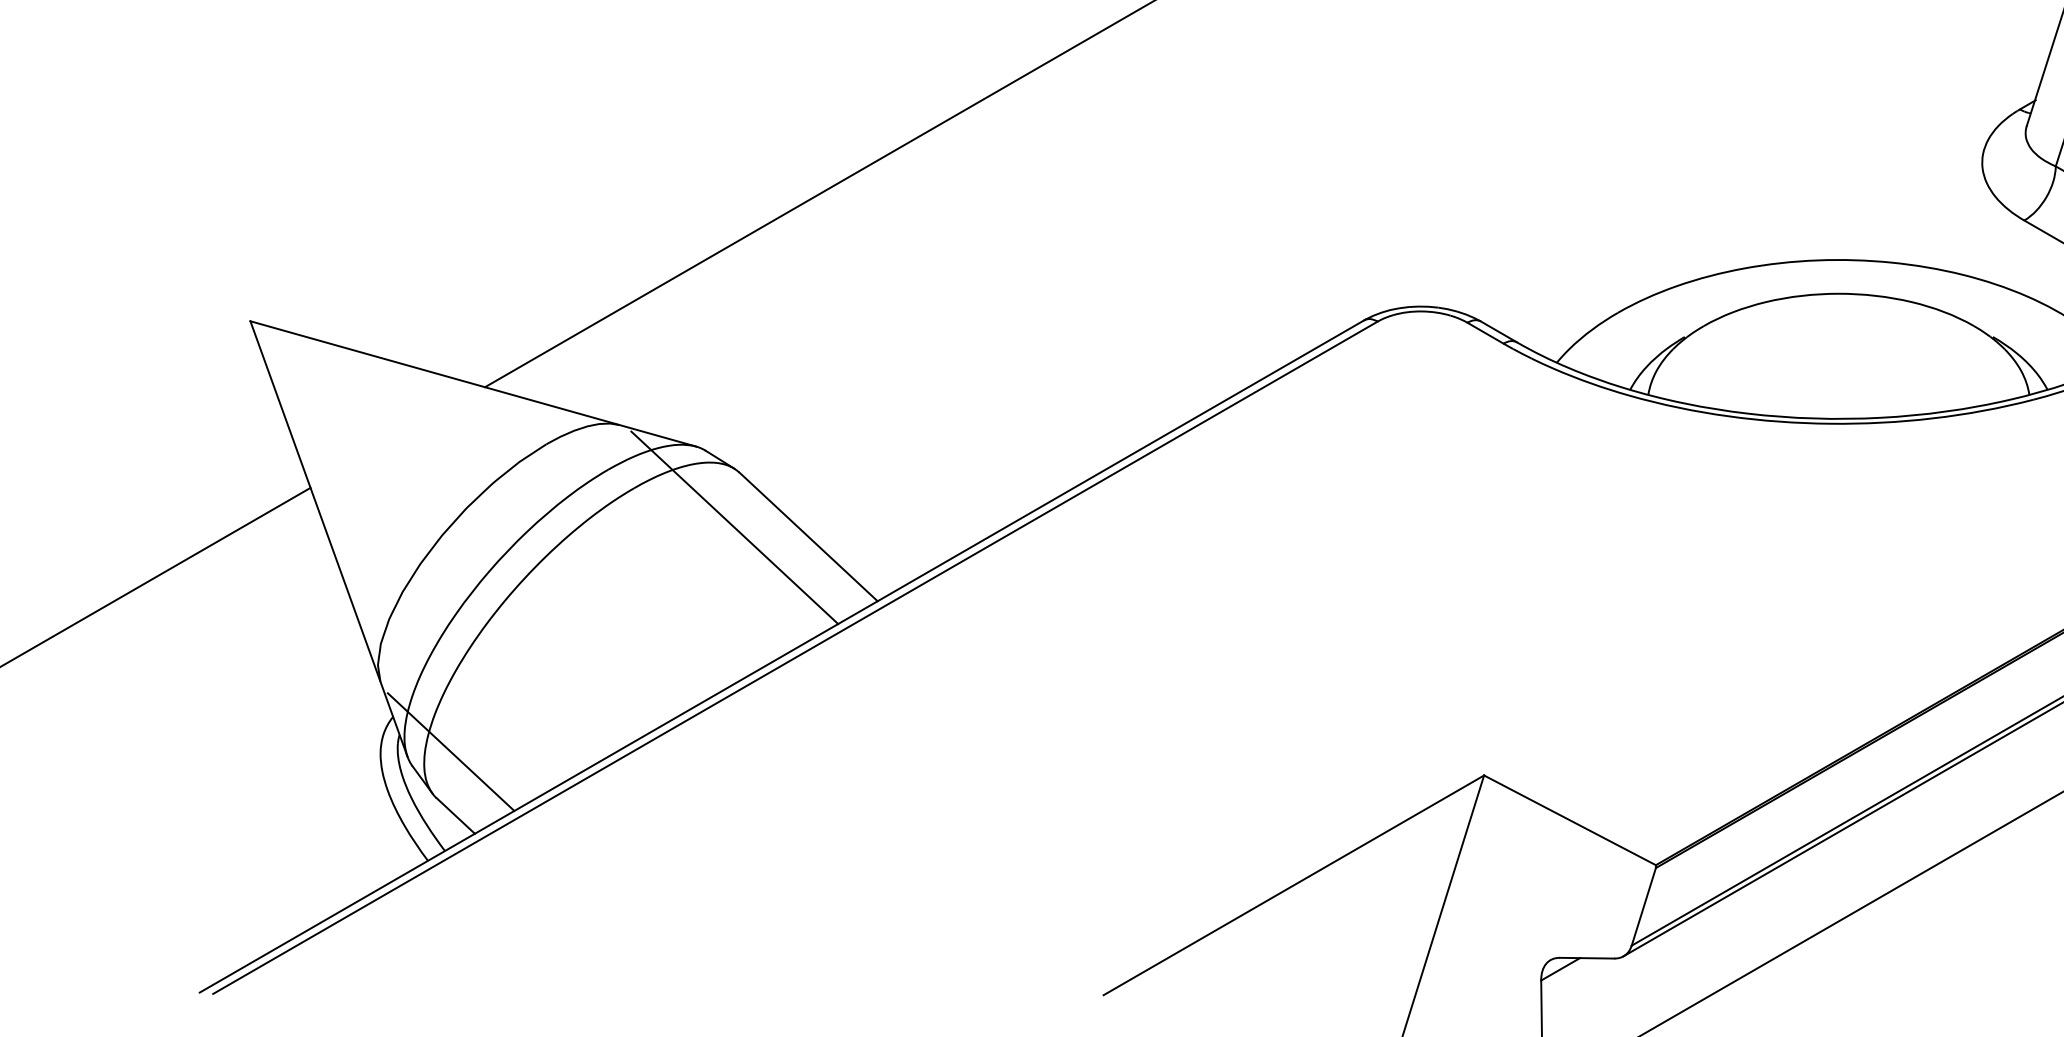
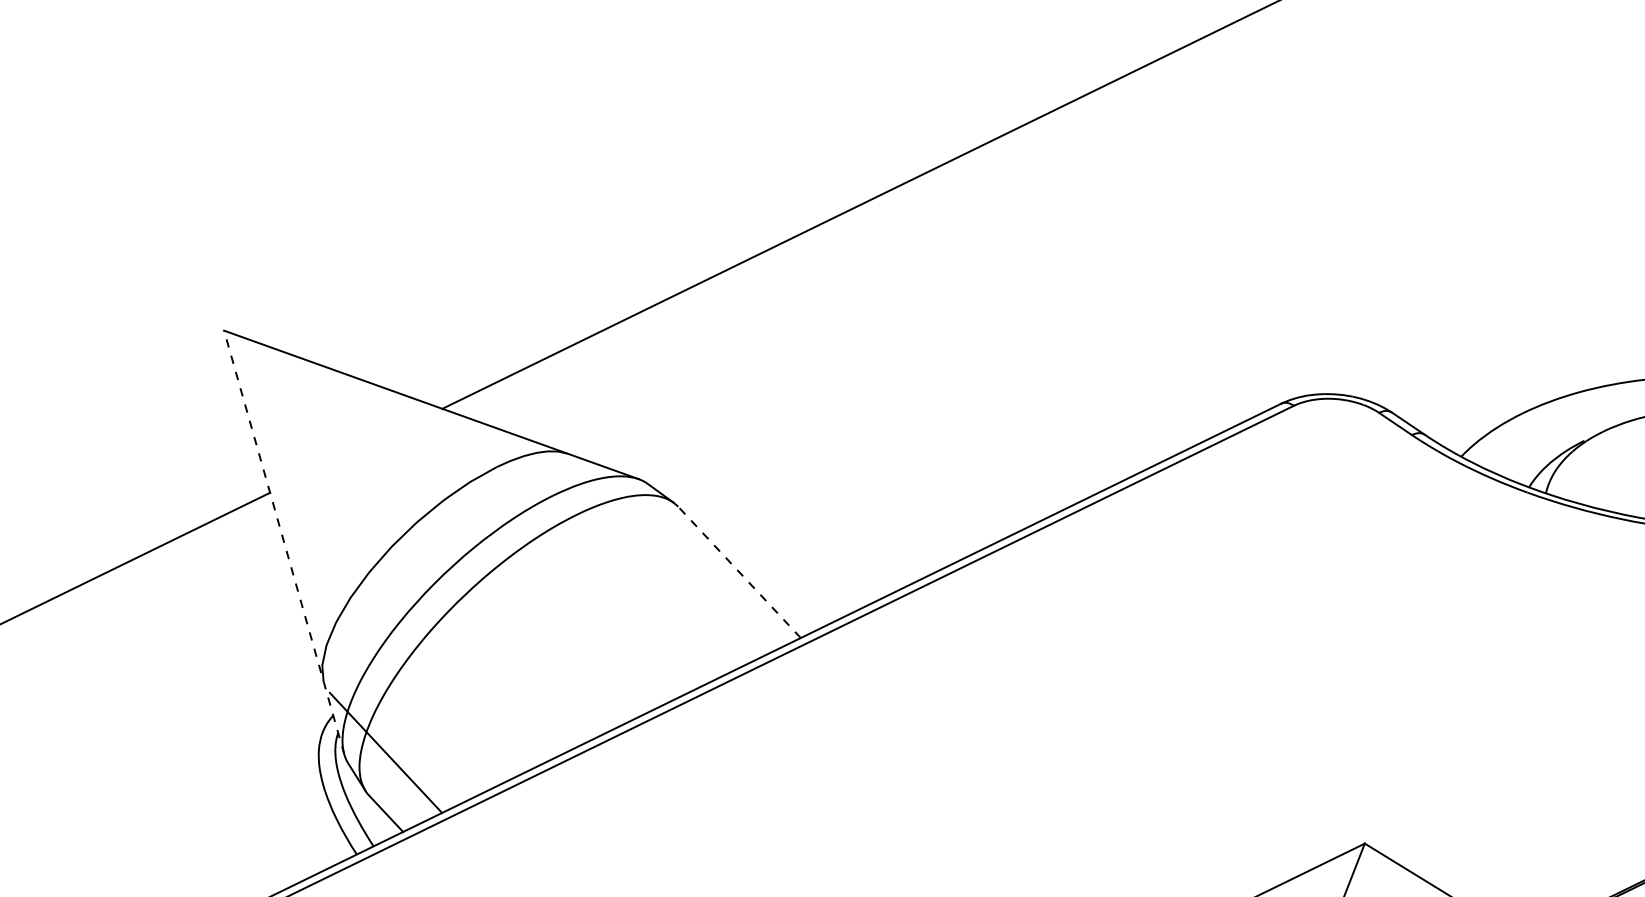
line: (734, 527) -> (669, 558), removed
line: (808, 536) -> (739, 571), solid -> dashed
line: (329, 539) -> (284, 543), solid -> dashed

